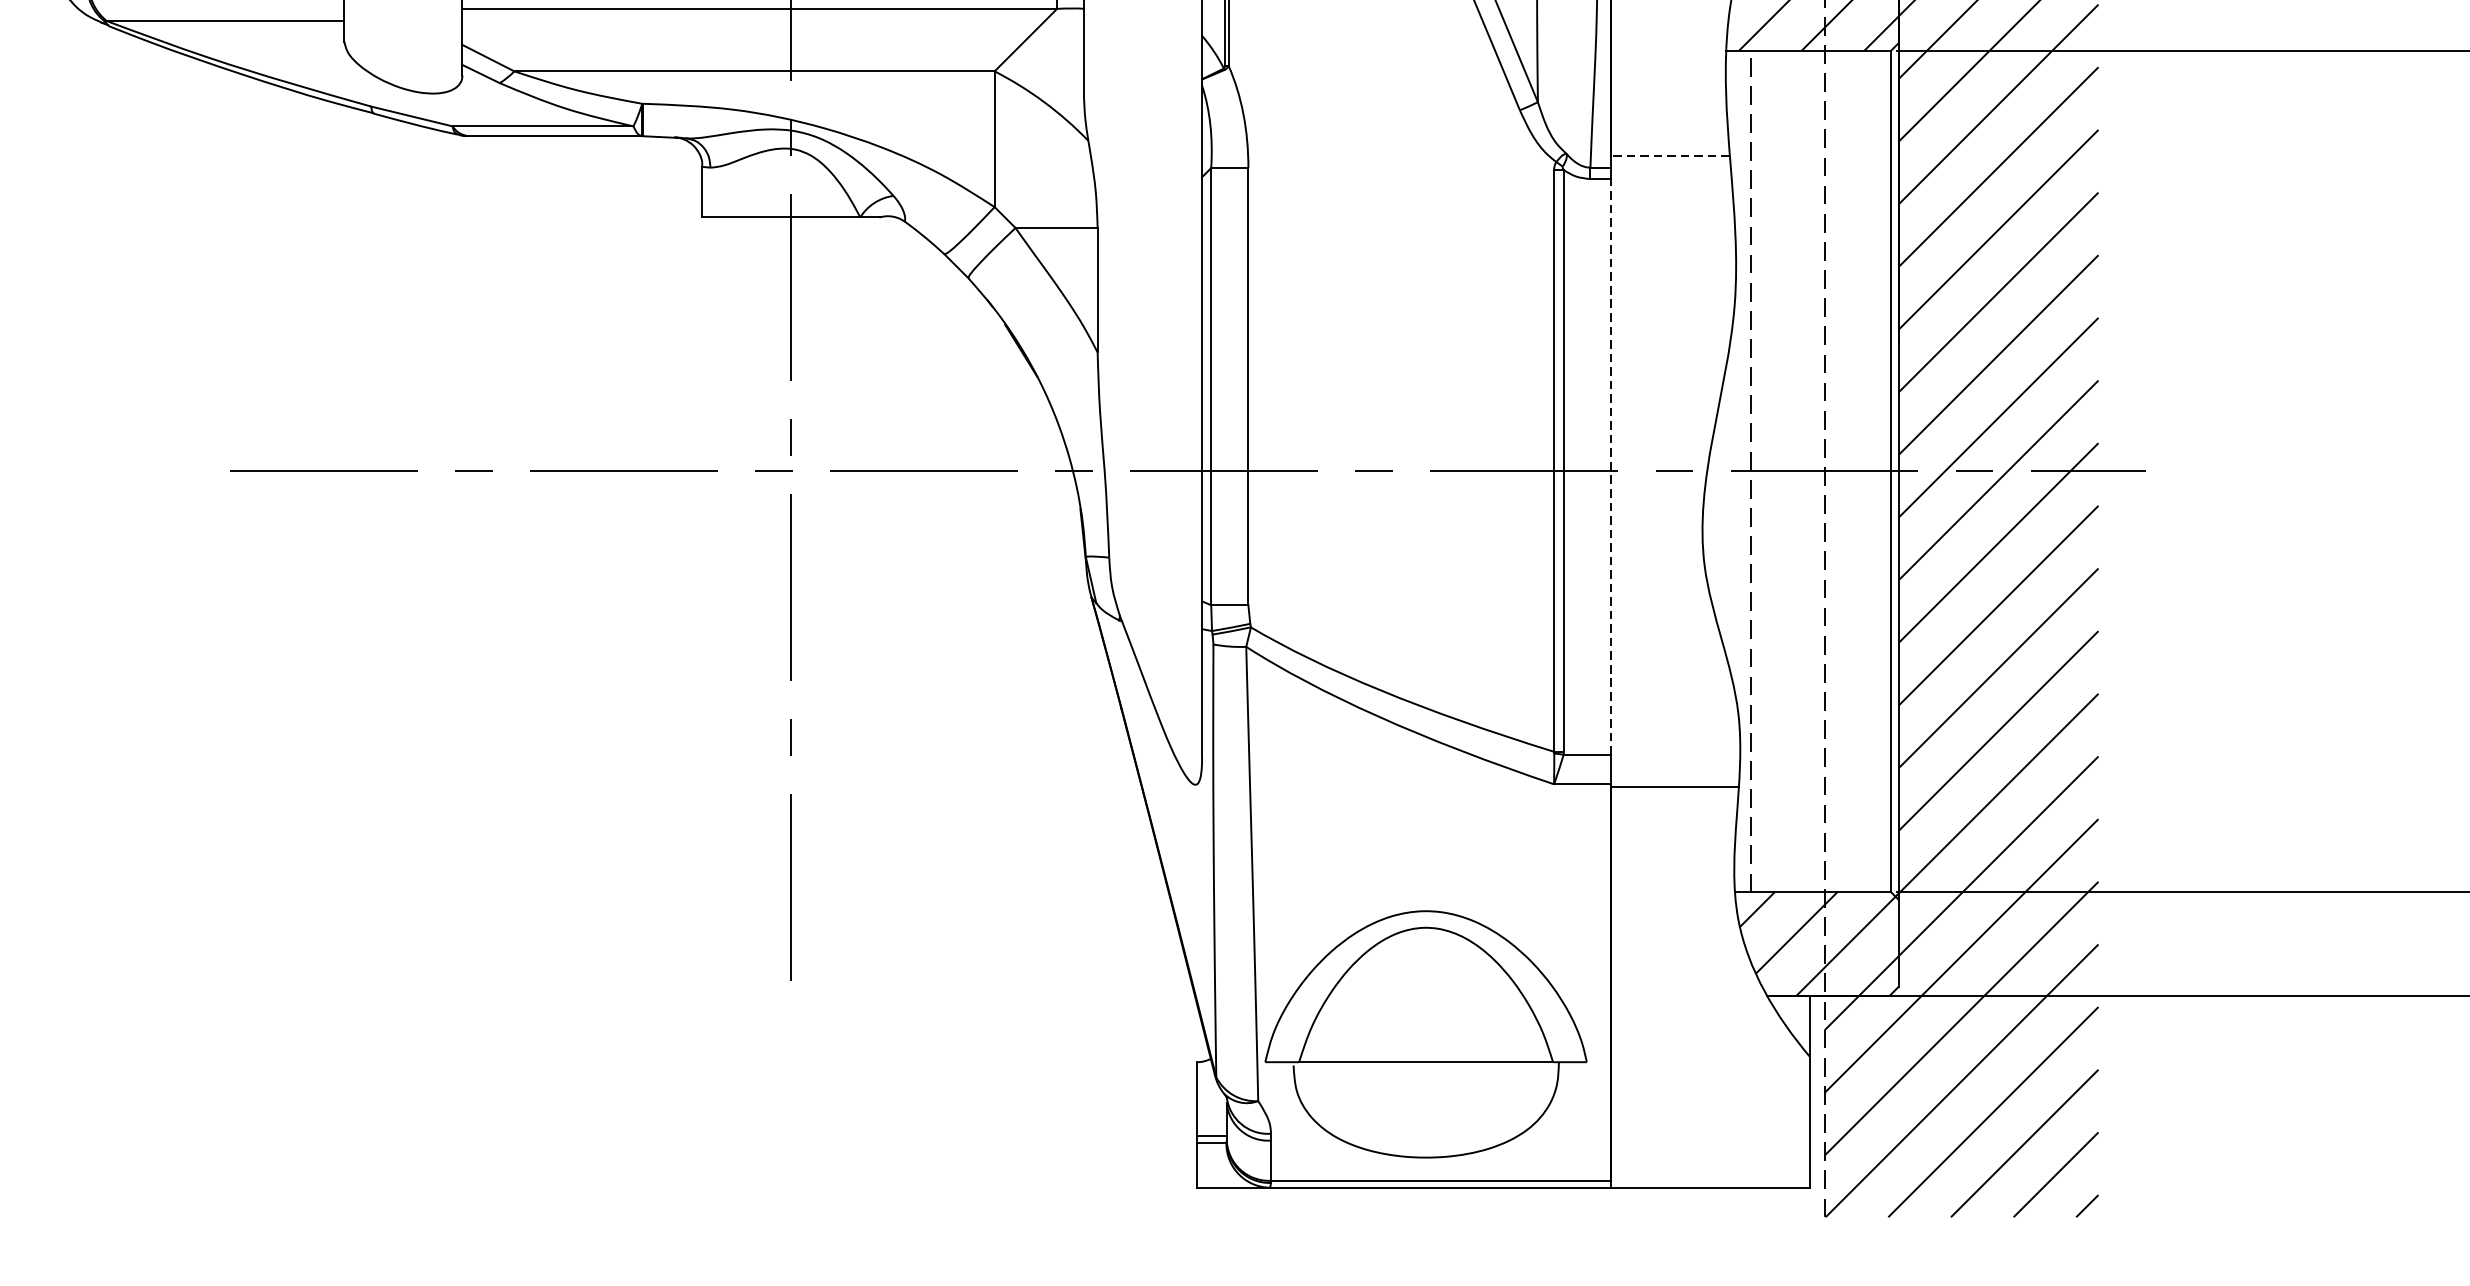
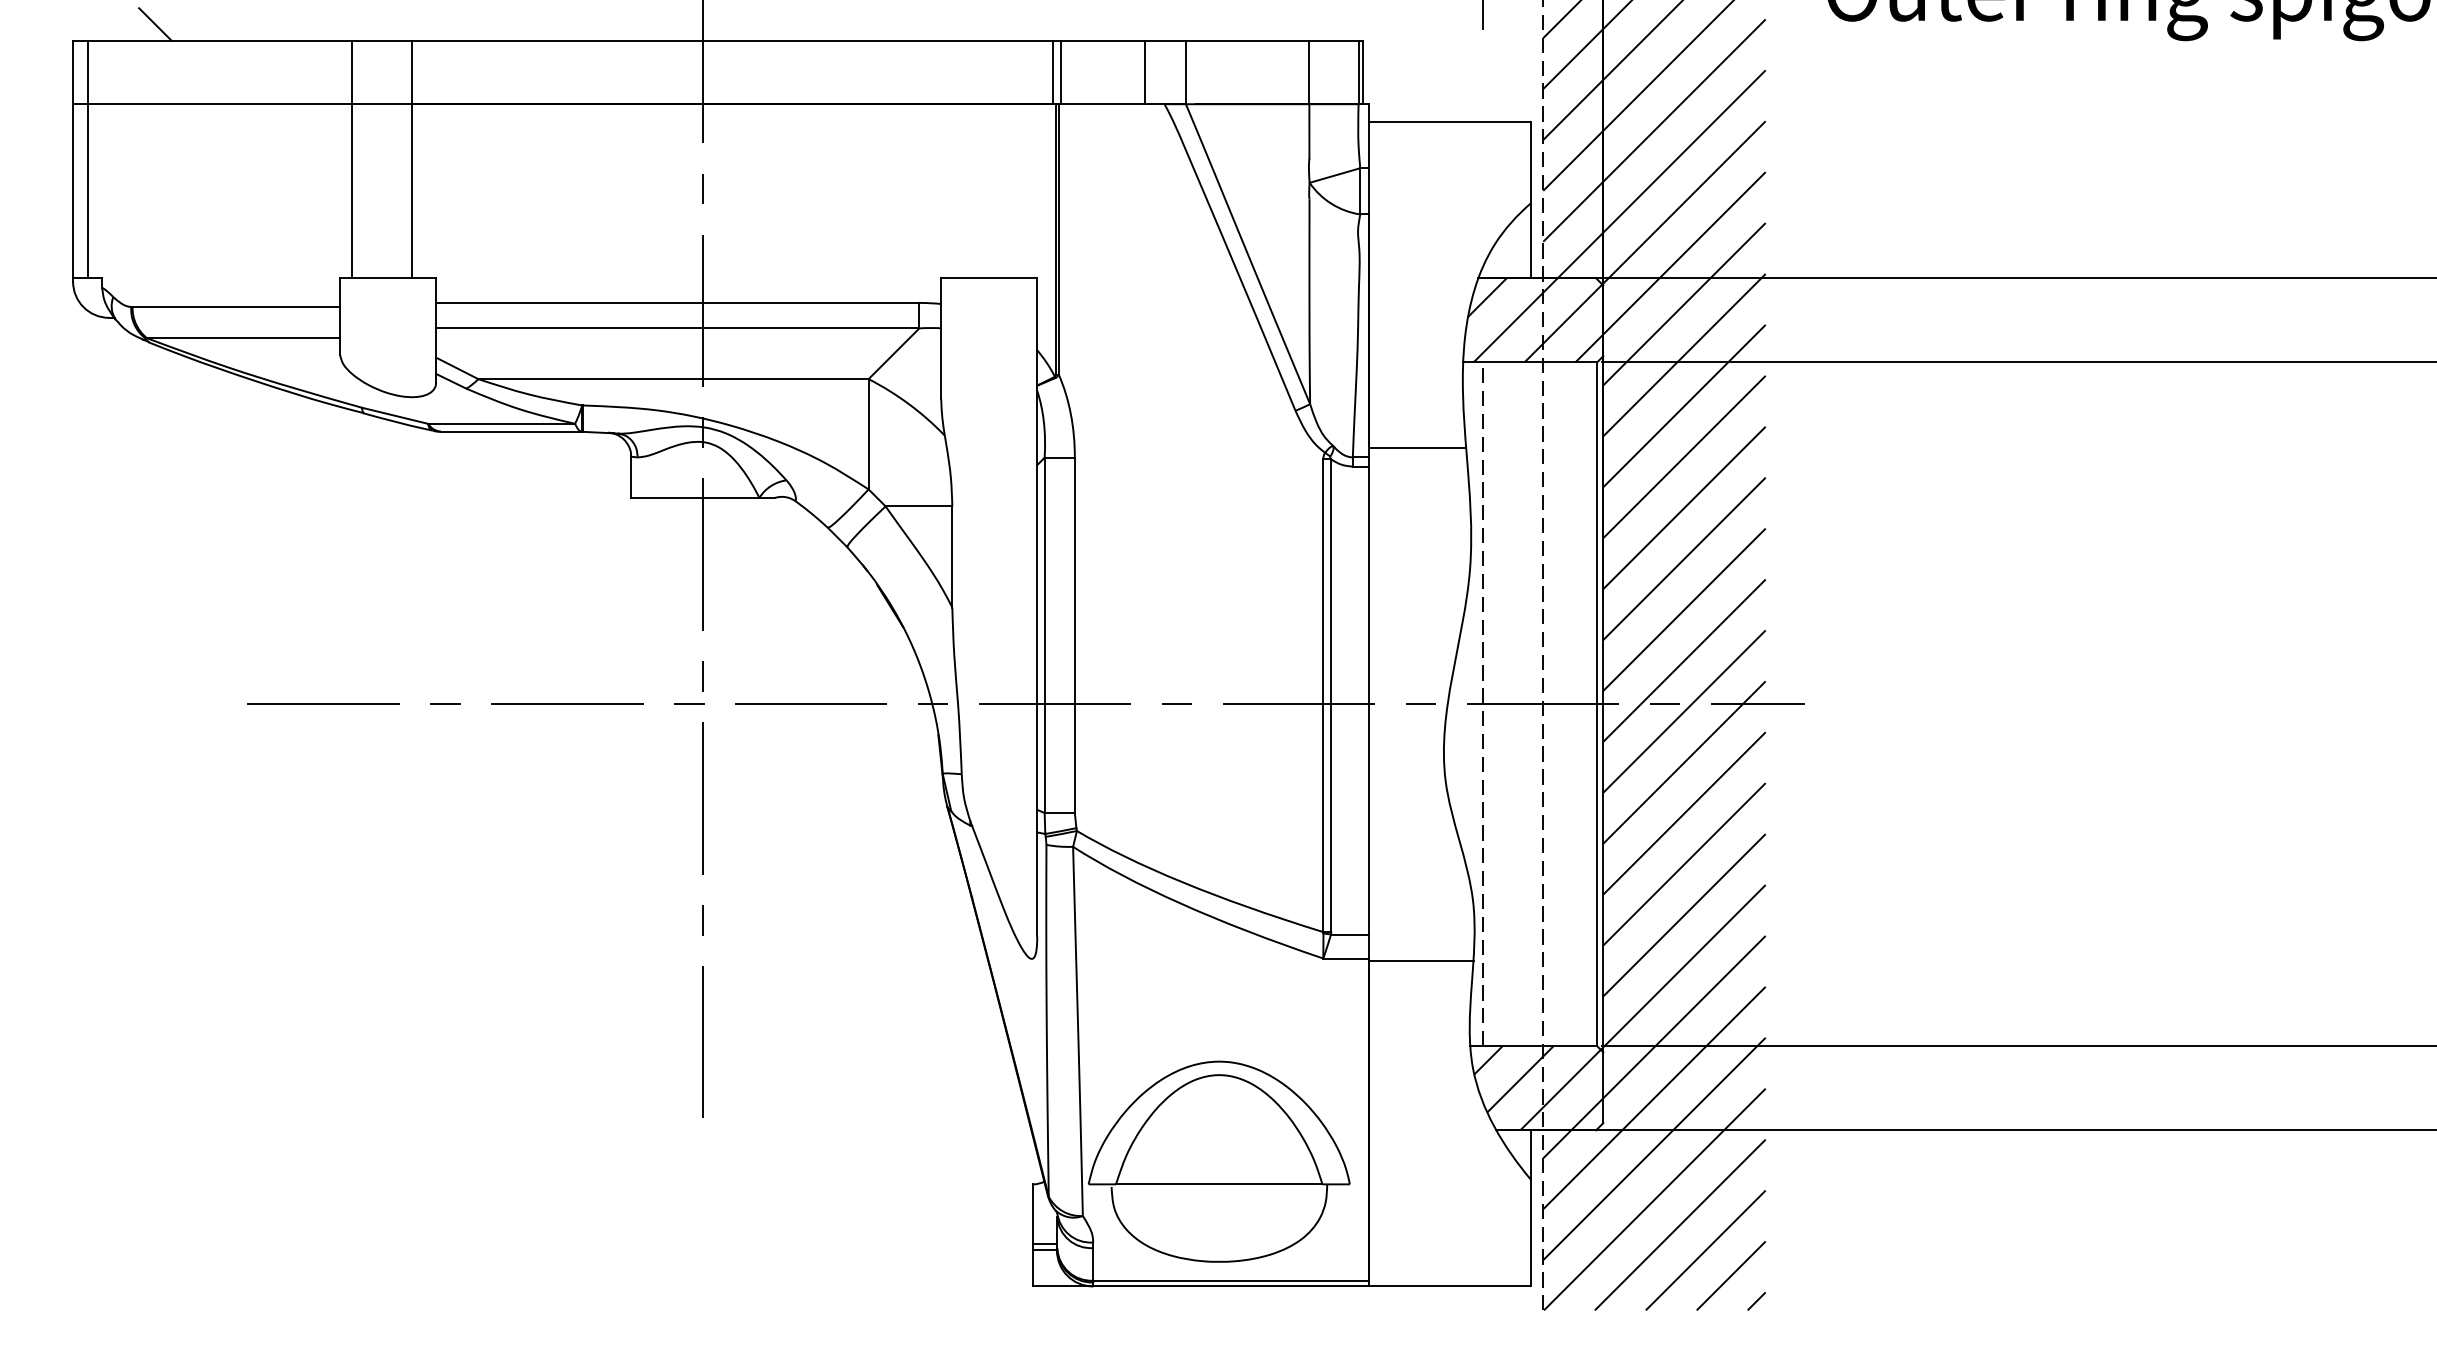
line: (1670, 155) -> (1417, 447), dashed -> solid
line: (1610, 466) -> (1369, 700), dashed -> solid

